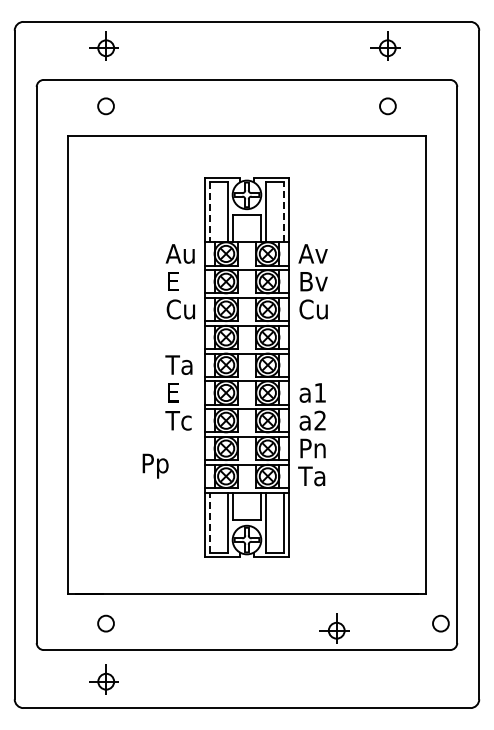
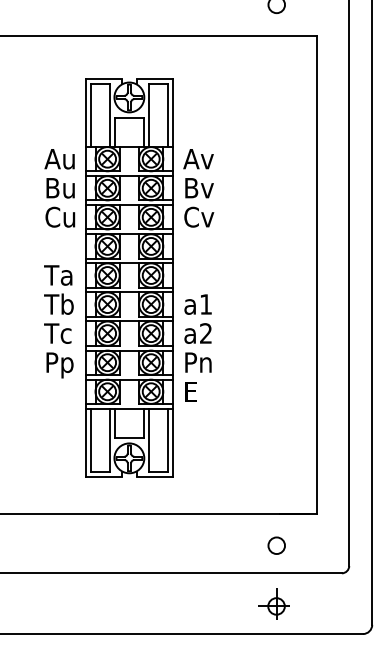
line: (284, 211) -> (168, 114), dashed -> solid
line: (209, 212) -> (90, 115), dashed -> solid
text: (180, 281) -> (59, 188), E -> Bu
text: (321, 311) -> (207, 219), Cu -> Cv
text: (179, 392) -> (58, 304), E -> Tb
text: (155, 465) -> (59, 364), moved
text: (311, 476) -> (196, 391), Ta -> E
line: (209, 522) -> (90, 439), dashed -> solid
circle: (440, 623) -> (276, 545), moved
part: (334, 628) -> (274, 604), moved

